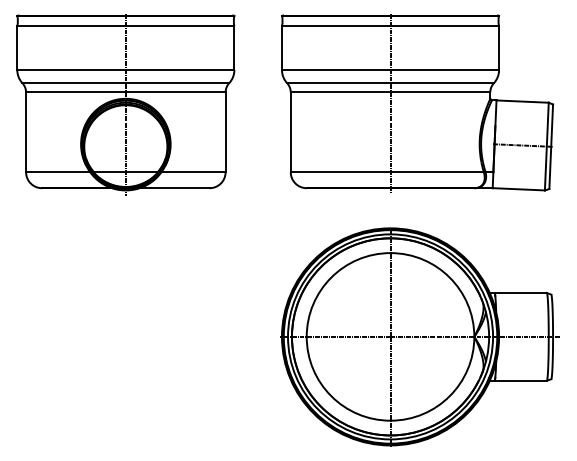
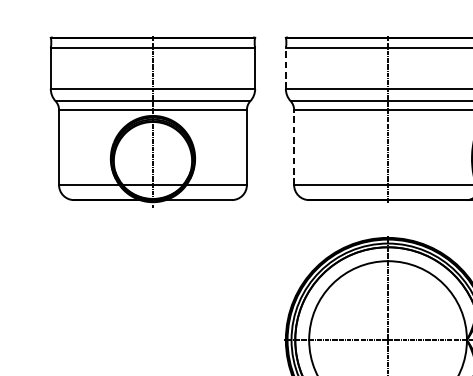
line: (281, 48) -> (285, 68), solid -> dashed
part: (125, 104) -> (152, 121), moved
line: (290, 132) -> (293, 147), solid -> dashed

